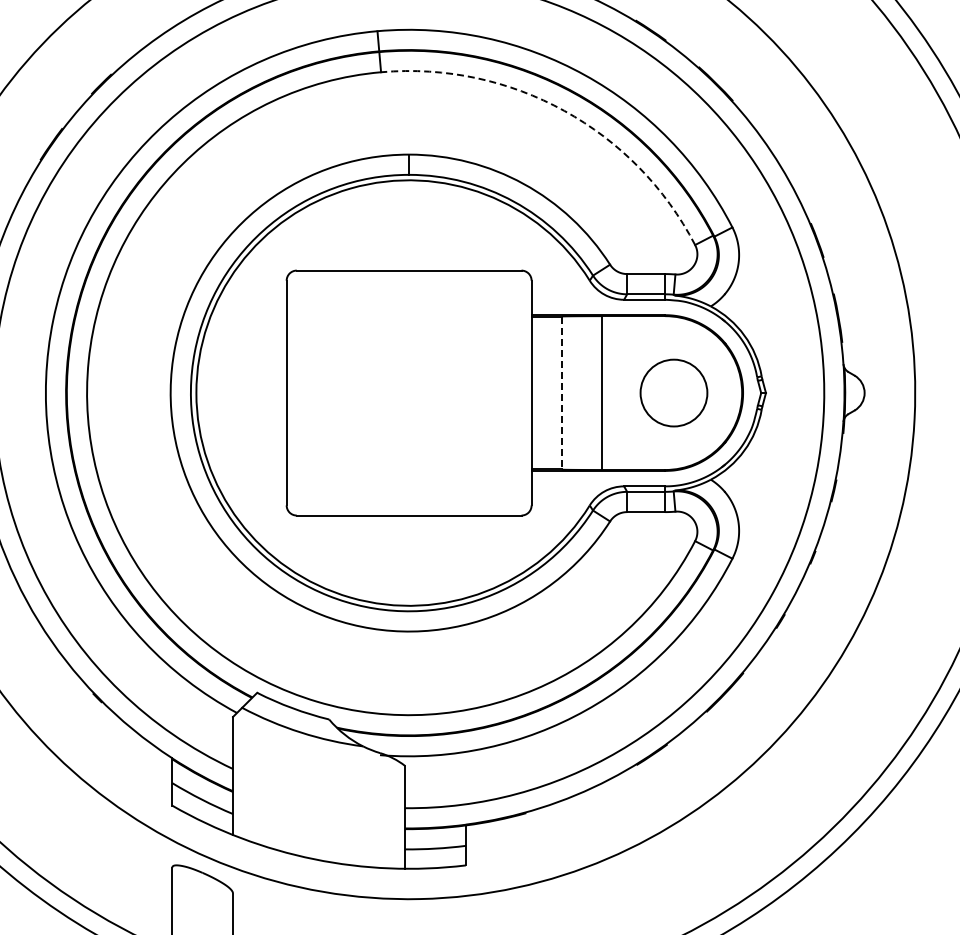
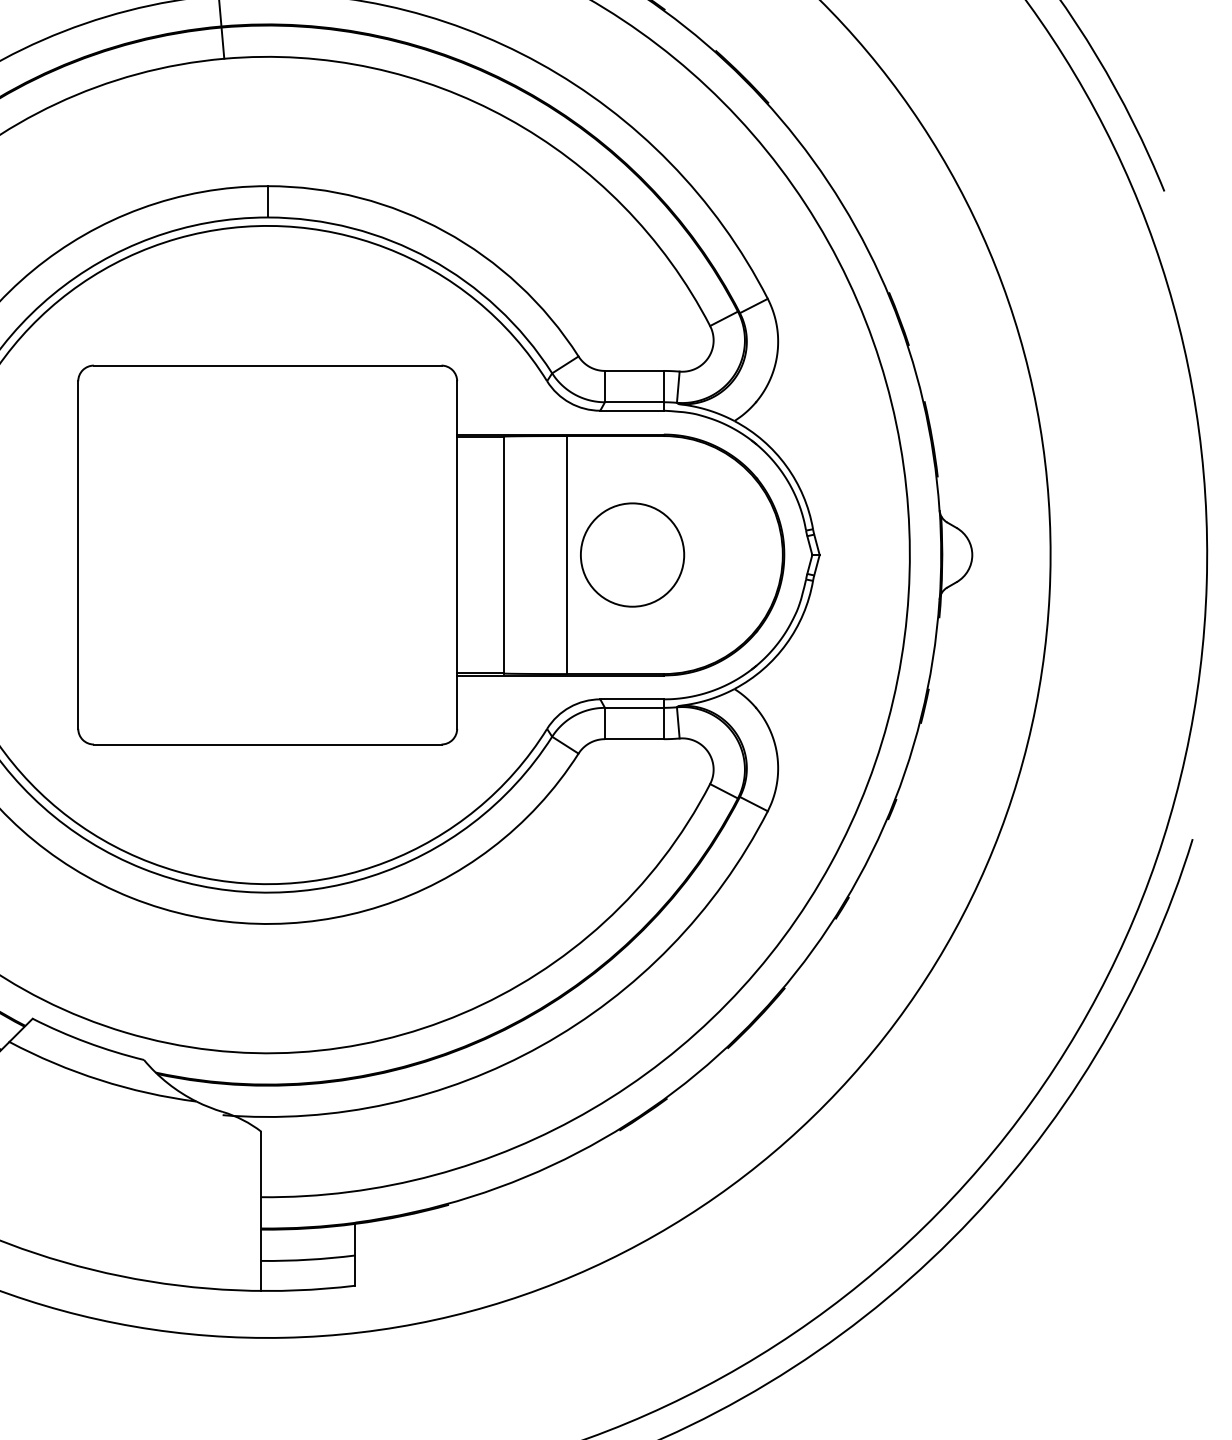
arc: (564, 110) -> (508, 117), dashed -> solid
circle: (673, 392) -> (631, 554), moved
line: (561, 393) -> (503, 555), dashed -> solid

